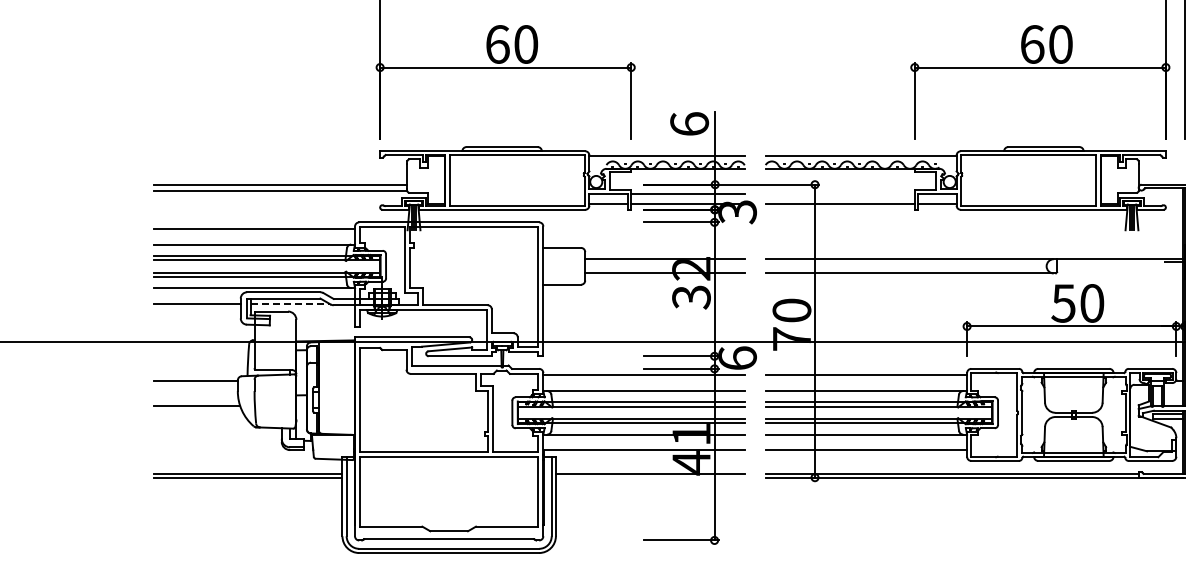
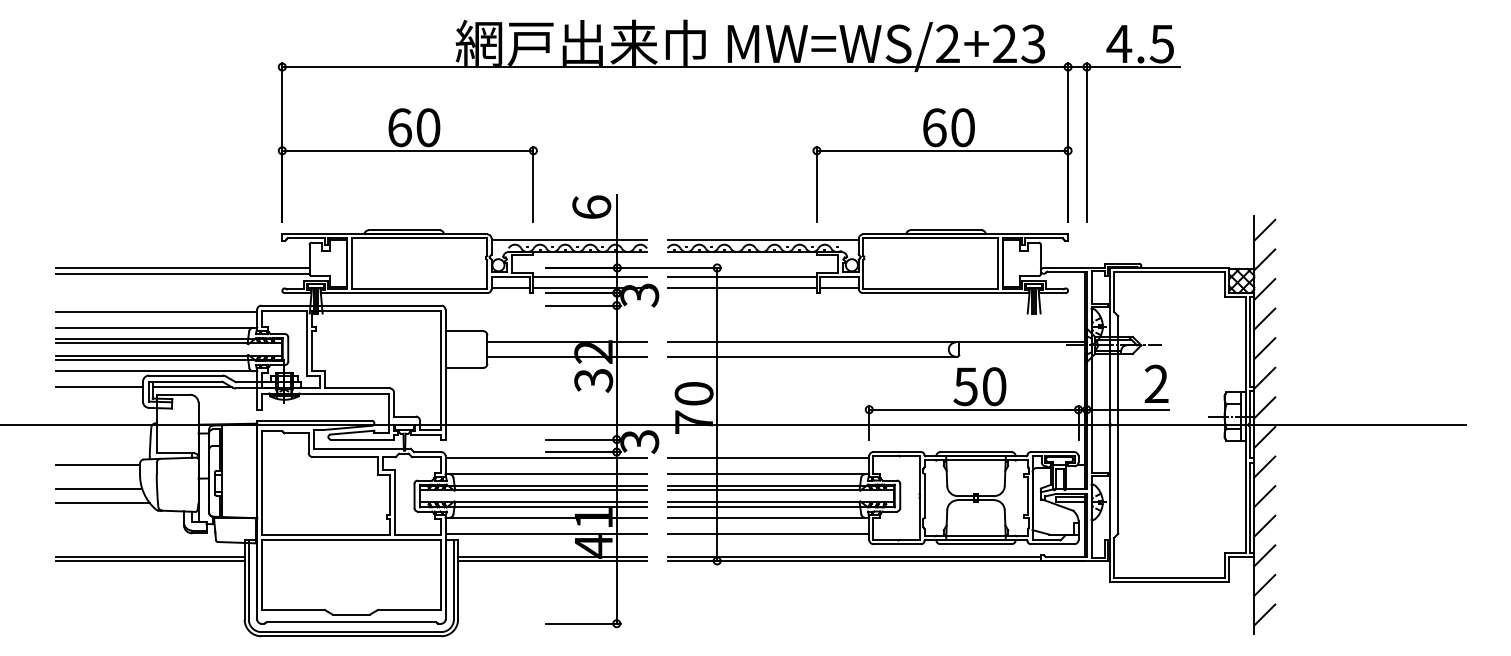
line: (839, 193) -> (741, 276), added
line: (290, 304) -> (192, 387), dashed -> solid
text: (737, 358) -> (639, 441), 6 -> 3
line: (200, 420) -> (102, 503), added
line: (650, 477) -> (552, 560), added

